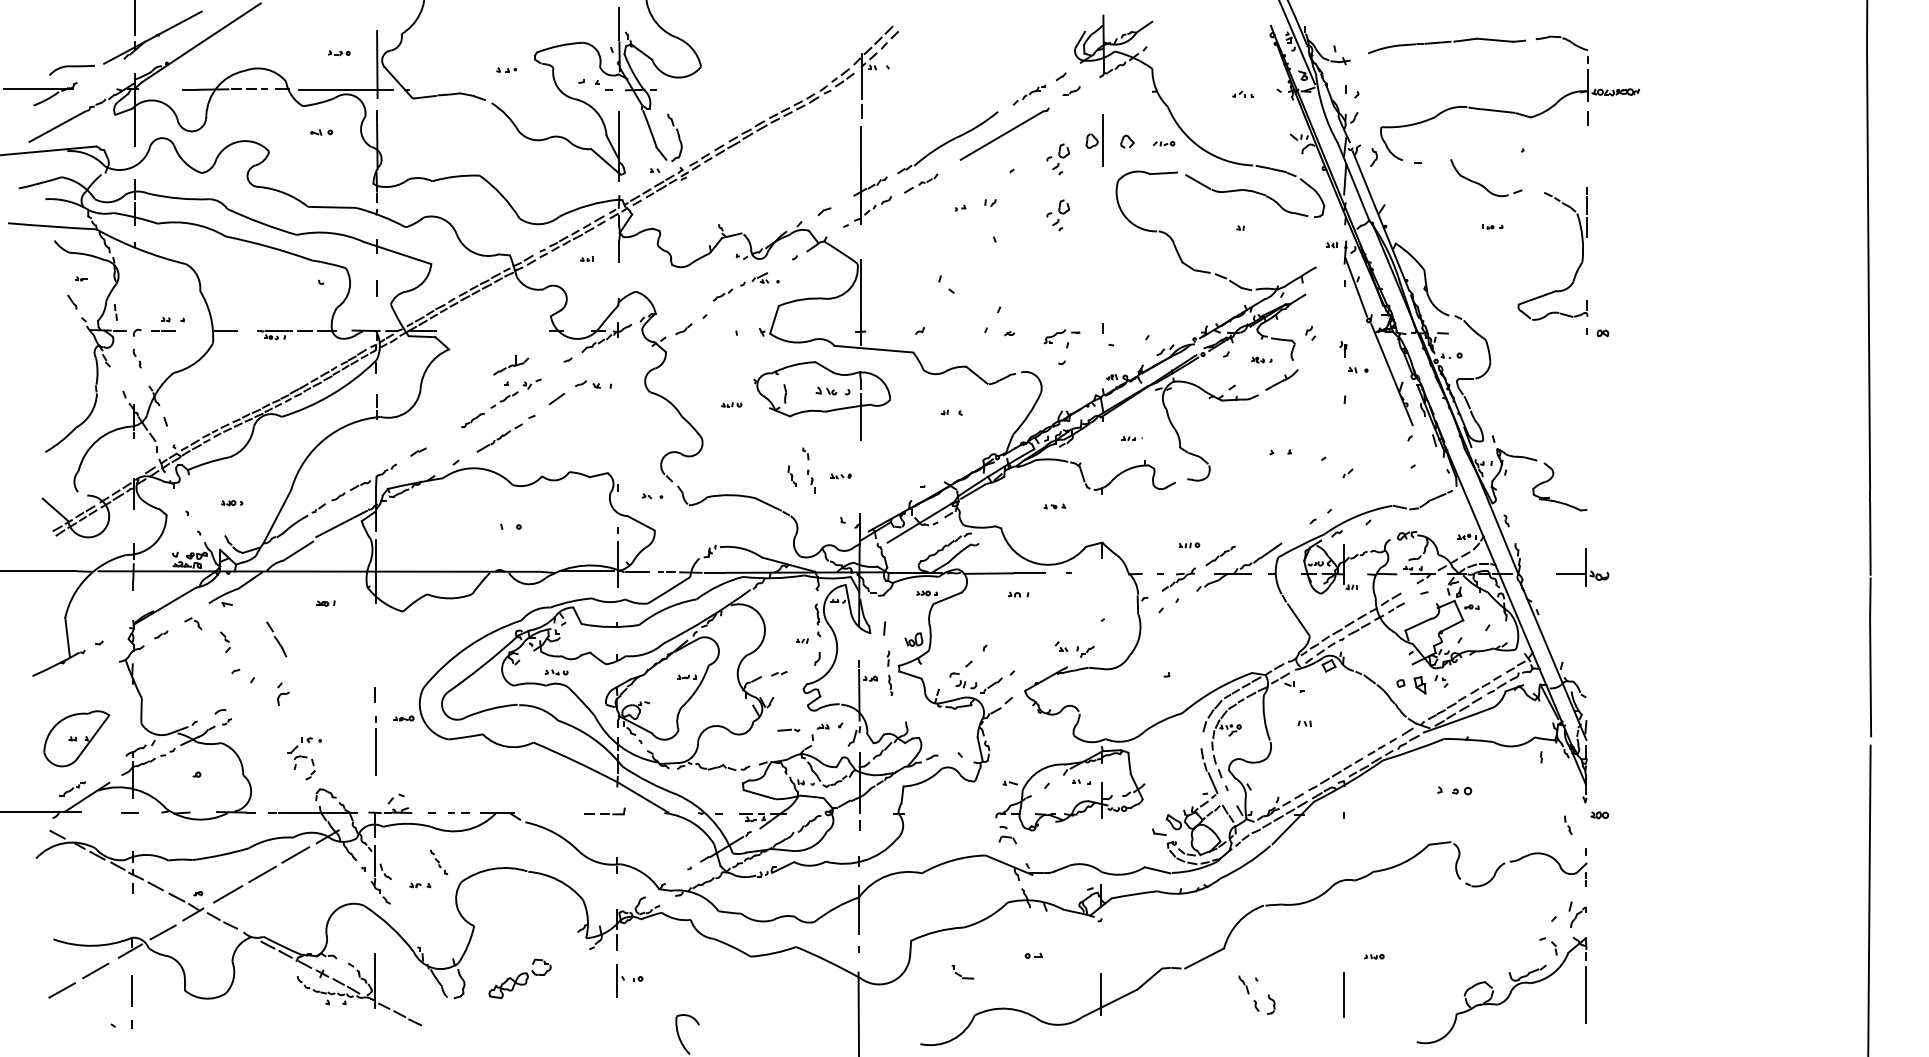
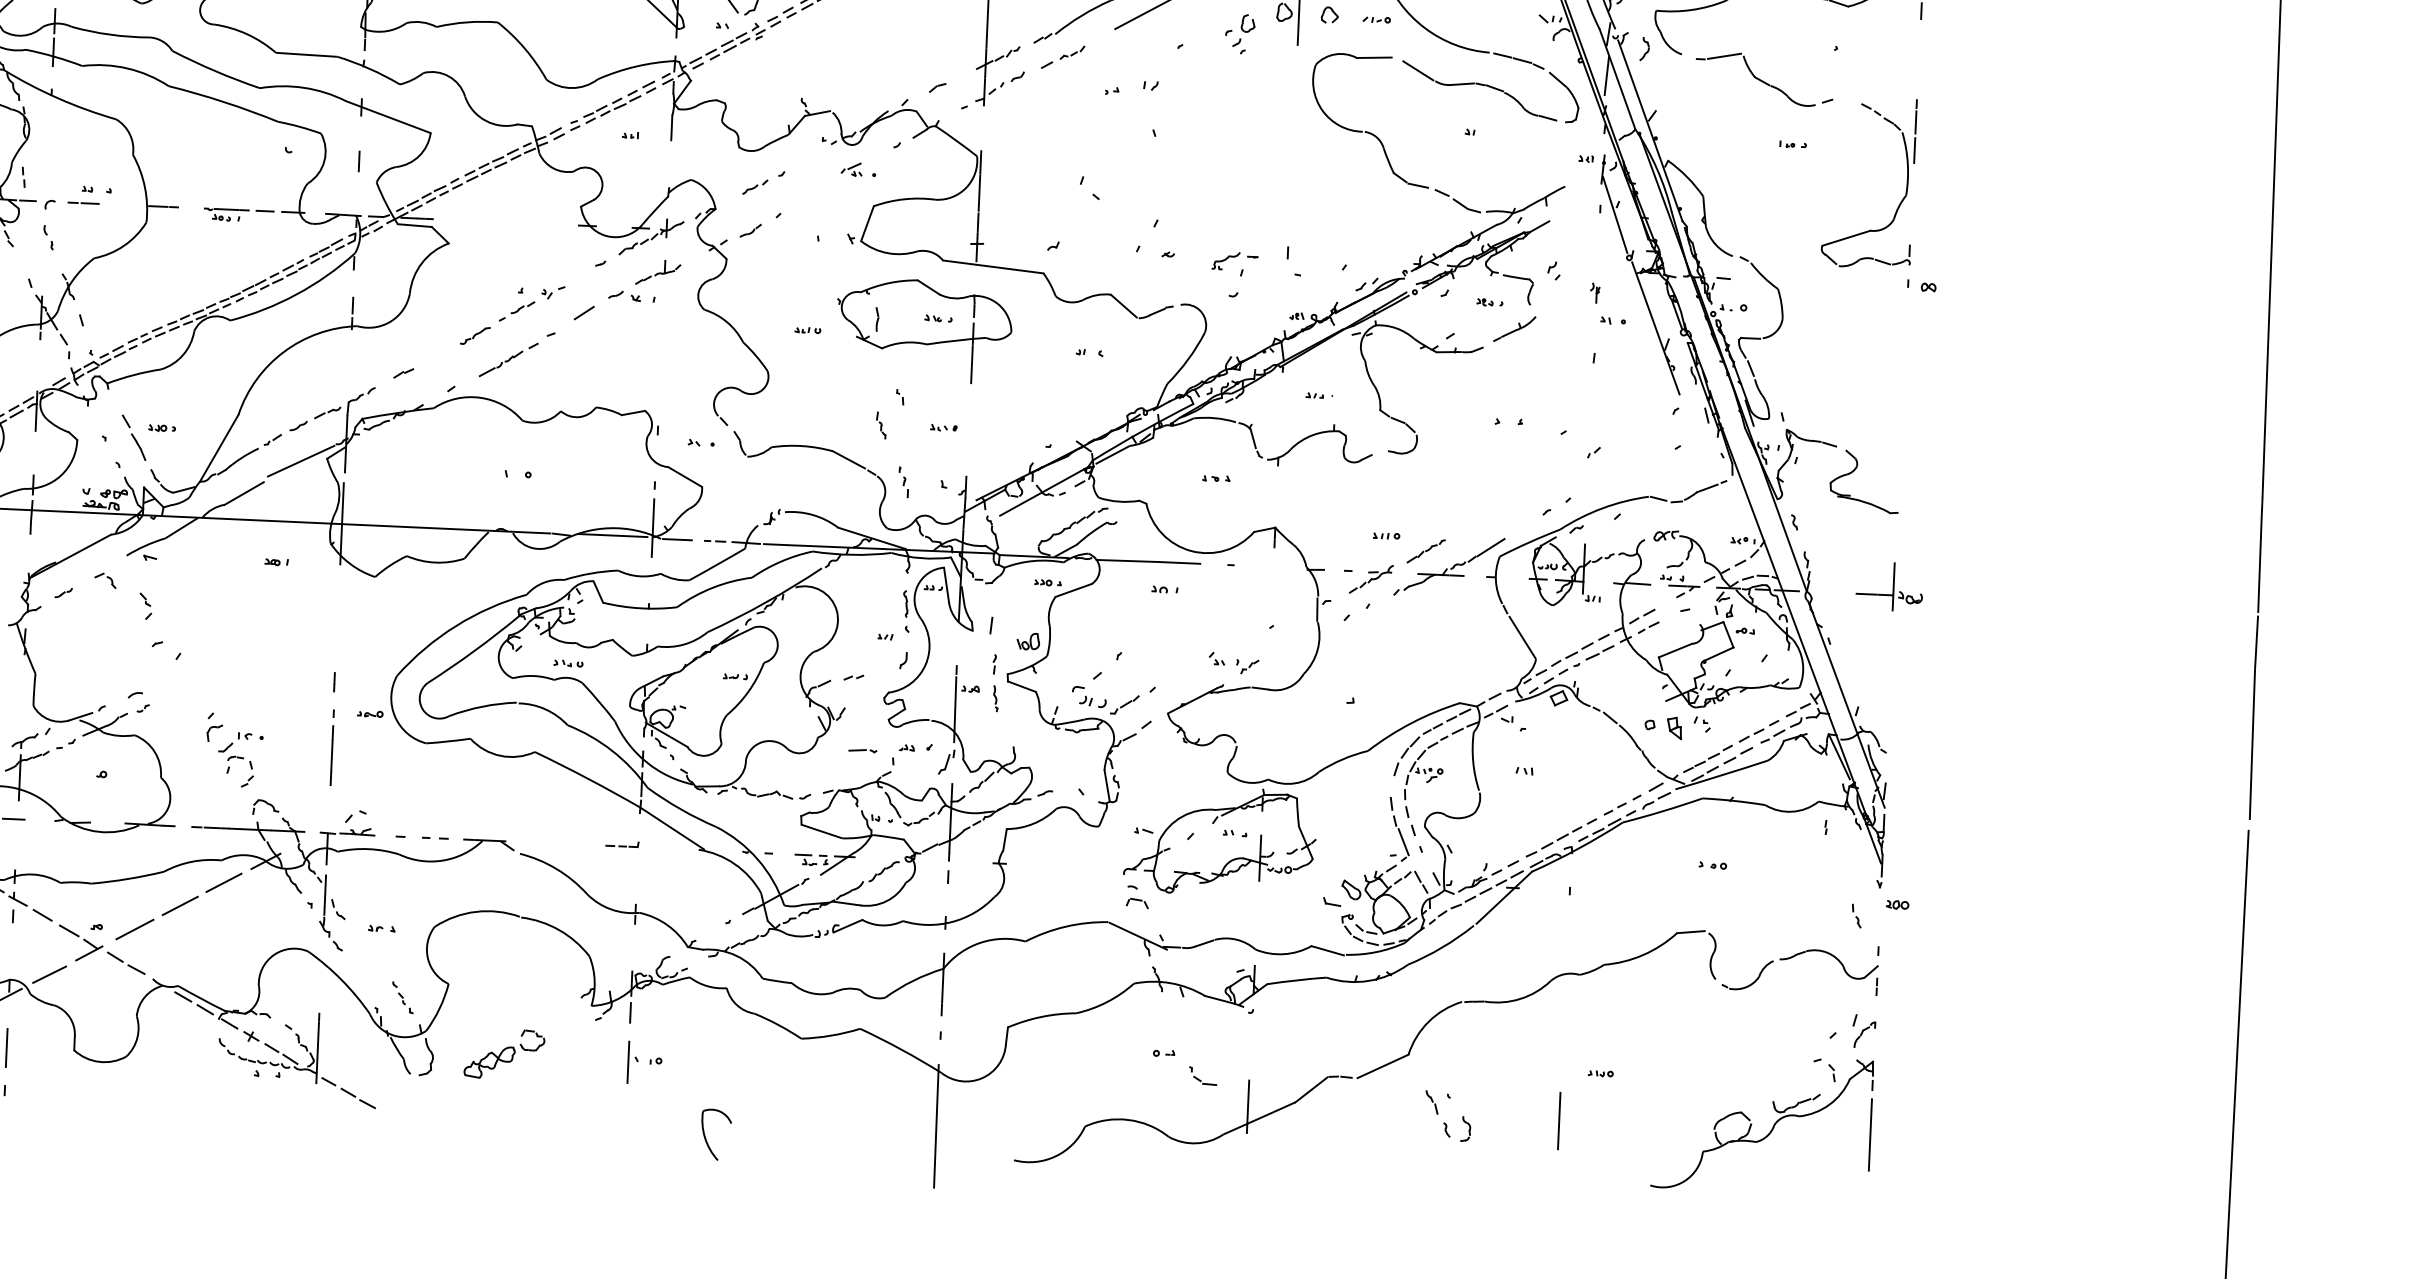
line: (1435, 159) -> (1723, 55), added
part: (1058, 215) -> (1237, 105), removed
part: (729, 291) -> (763, 182), moved
part: (511, 365) -> (658, 273), moved
part: (832, 391) -> (937, 318), size x0.62
part: (811, 481) -> (903, 481), moved
part: (276, 639) -> (133, 437), moved
part: (283, 693) -> (215, 726), moved
part: (1454, 790) -> (1712, 865), size x0.62
part: (604, 810) -> (622, 843), size x0.62
part: (439, 861) -> (403, 996), moved
part: (962, 971) -> (1202, 1075), moved

